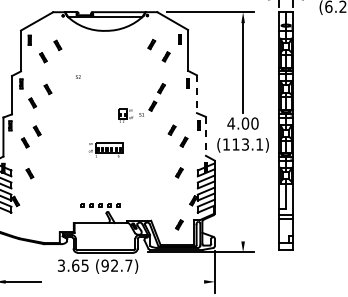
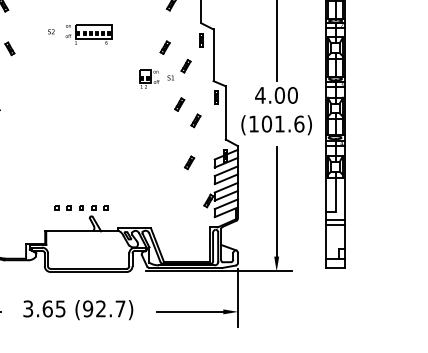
line: (196, 94) -> (212, 55), dashed -> solid
part: (137, 111) -> (165, 73), moved
line: (205, 136) -> (225, 113), dashed -> solid
text: (247, 144) -> (282, 124), (113.1) -> (101.6)
part: (105, 149) -> (88, 33), moved
line: (243, 201) -> (277, 201), added
part: (179, 224) -> (189, 233), removed
text: (98, 266) -> (78, 309), moved
line: (179, 281) -> (189, 311), added

